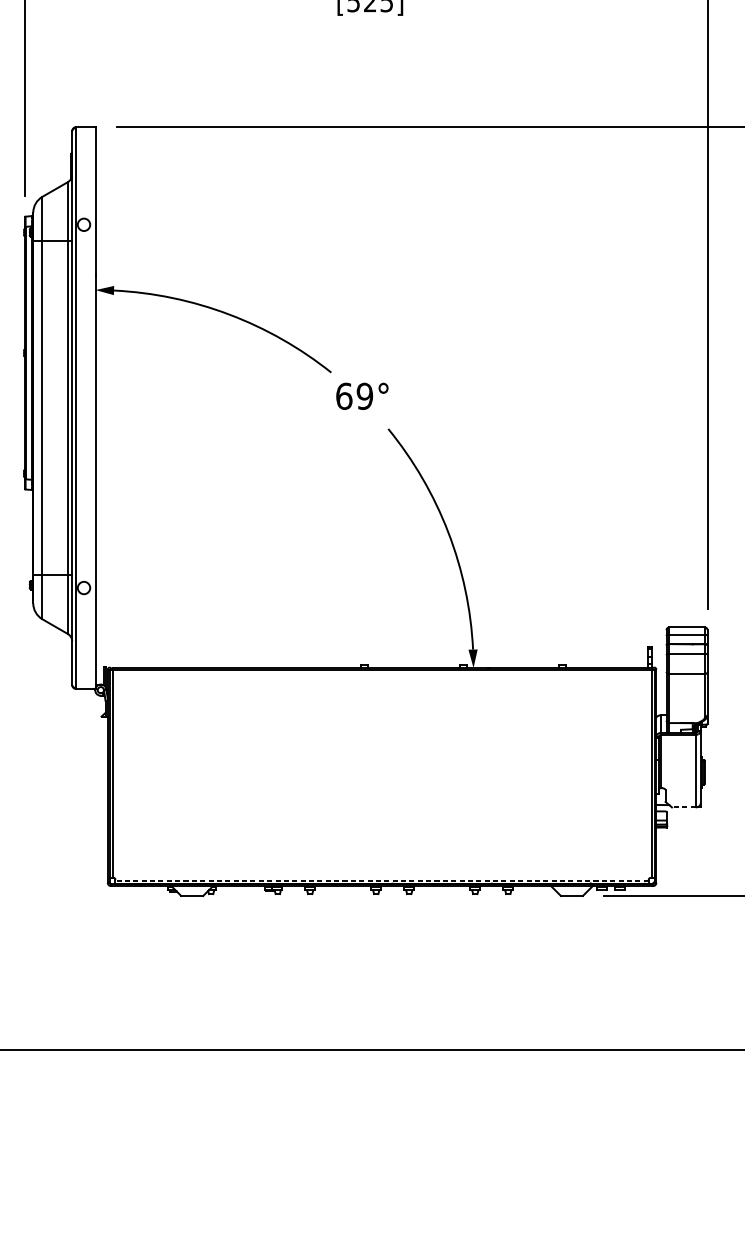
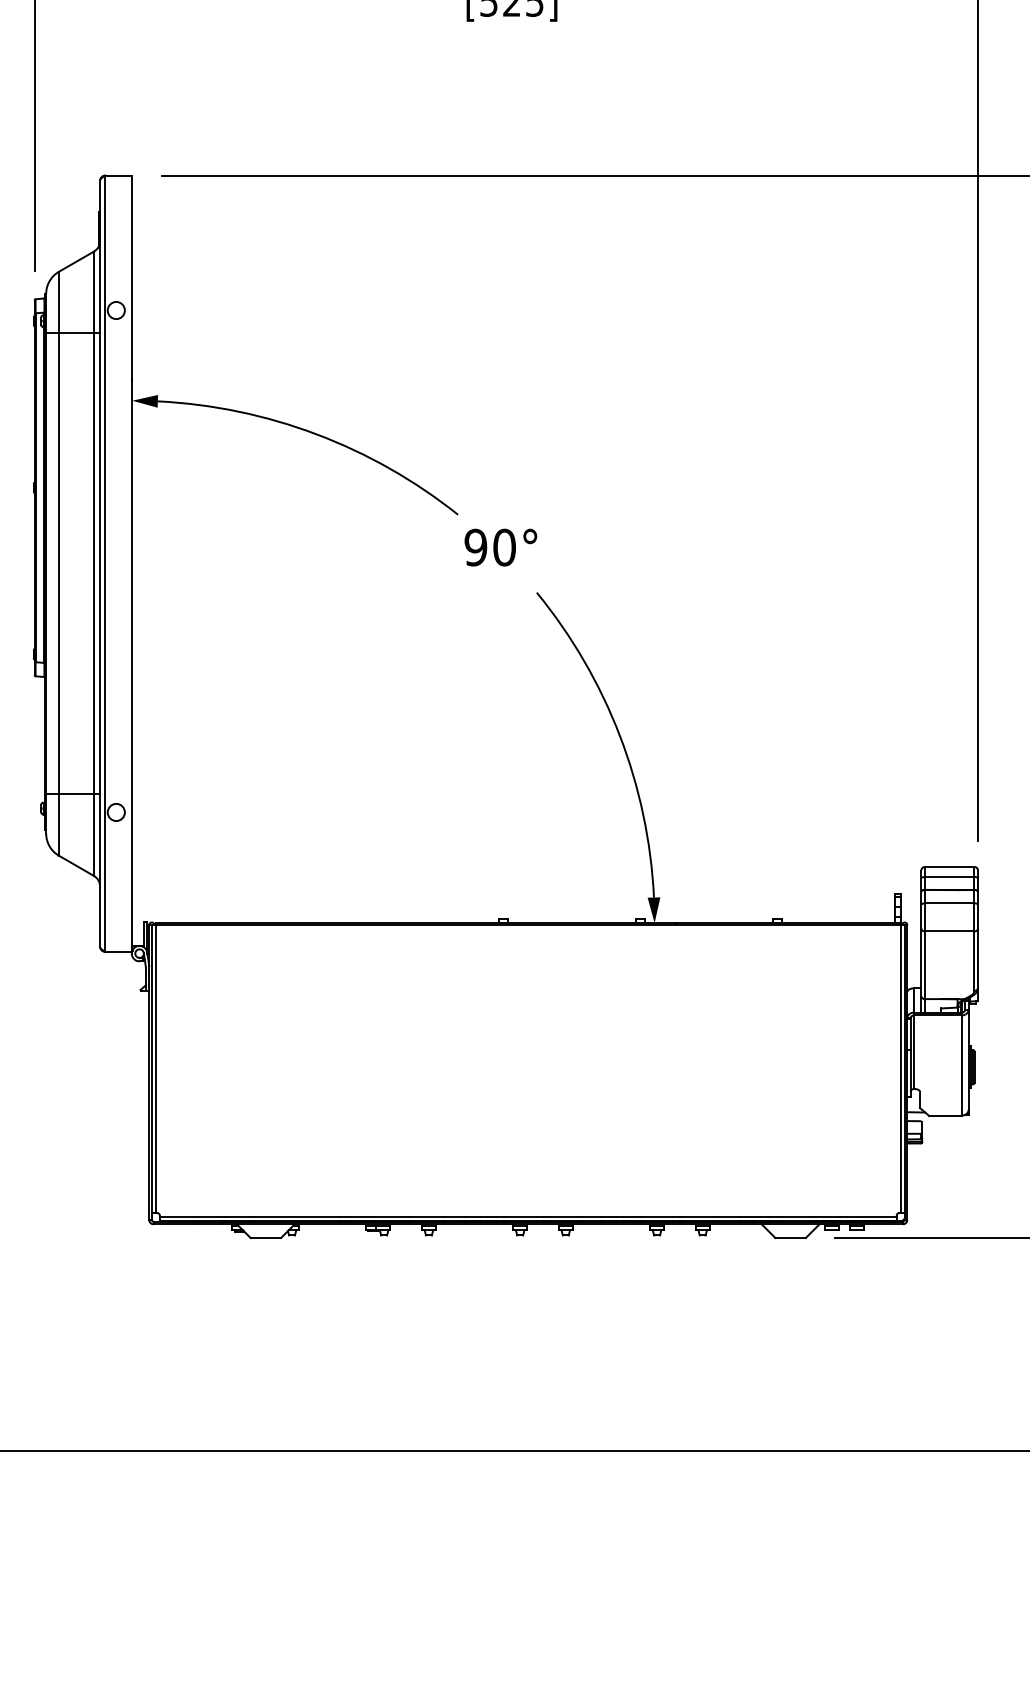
text: (354, 396) -> (489, 547), 69° -> 90°
line: (683, 807) -> (944, 1115), dashed -> solid
line: (381, 880) -> (527, 1216), dashed -> solid

